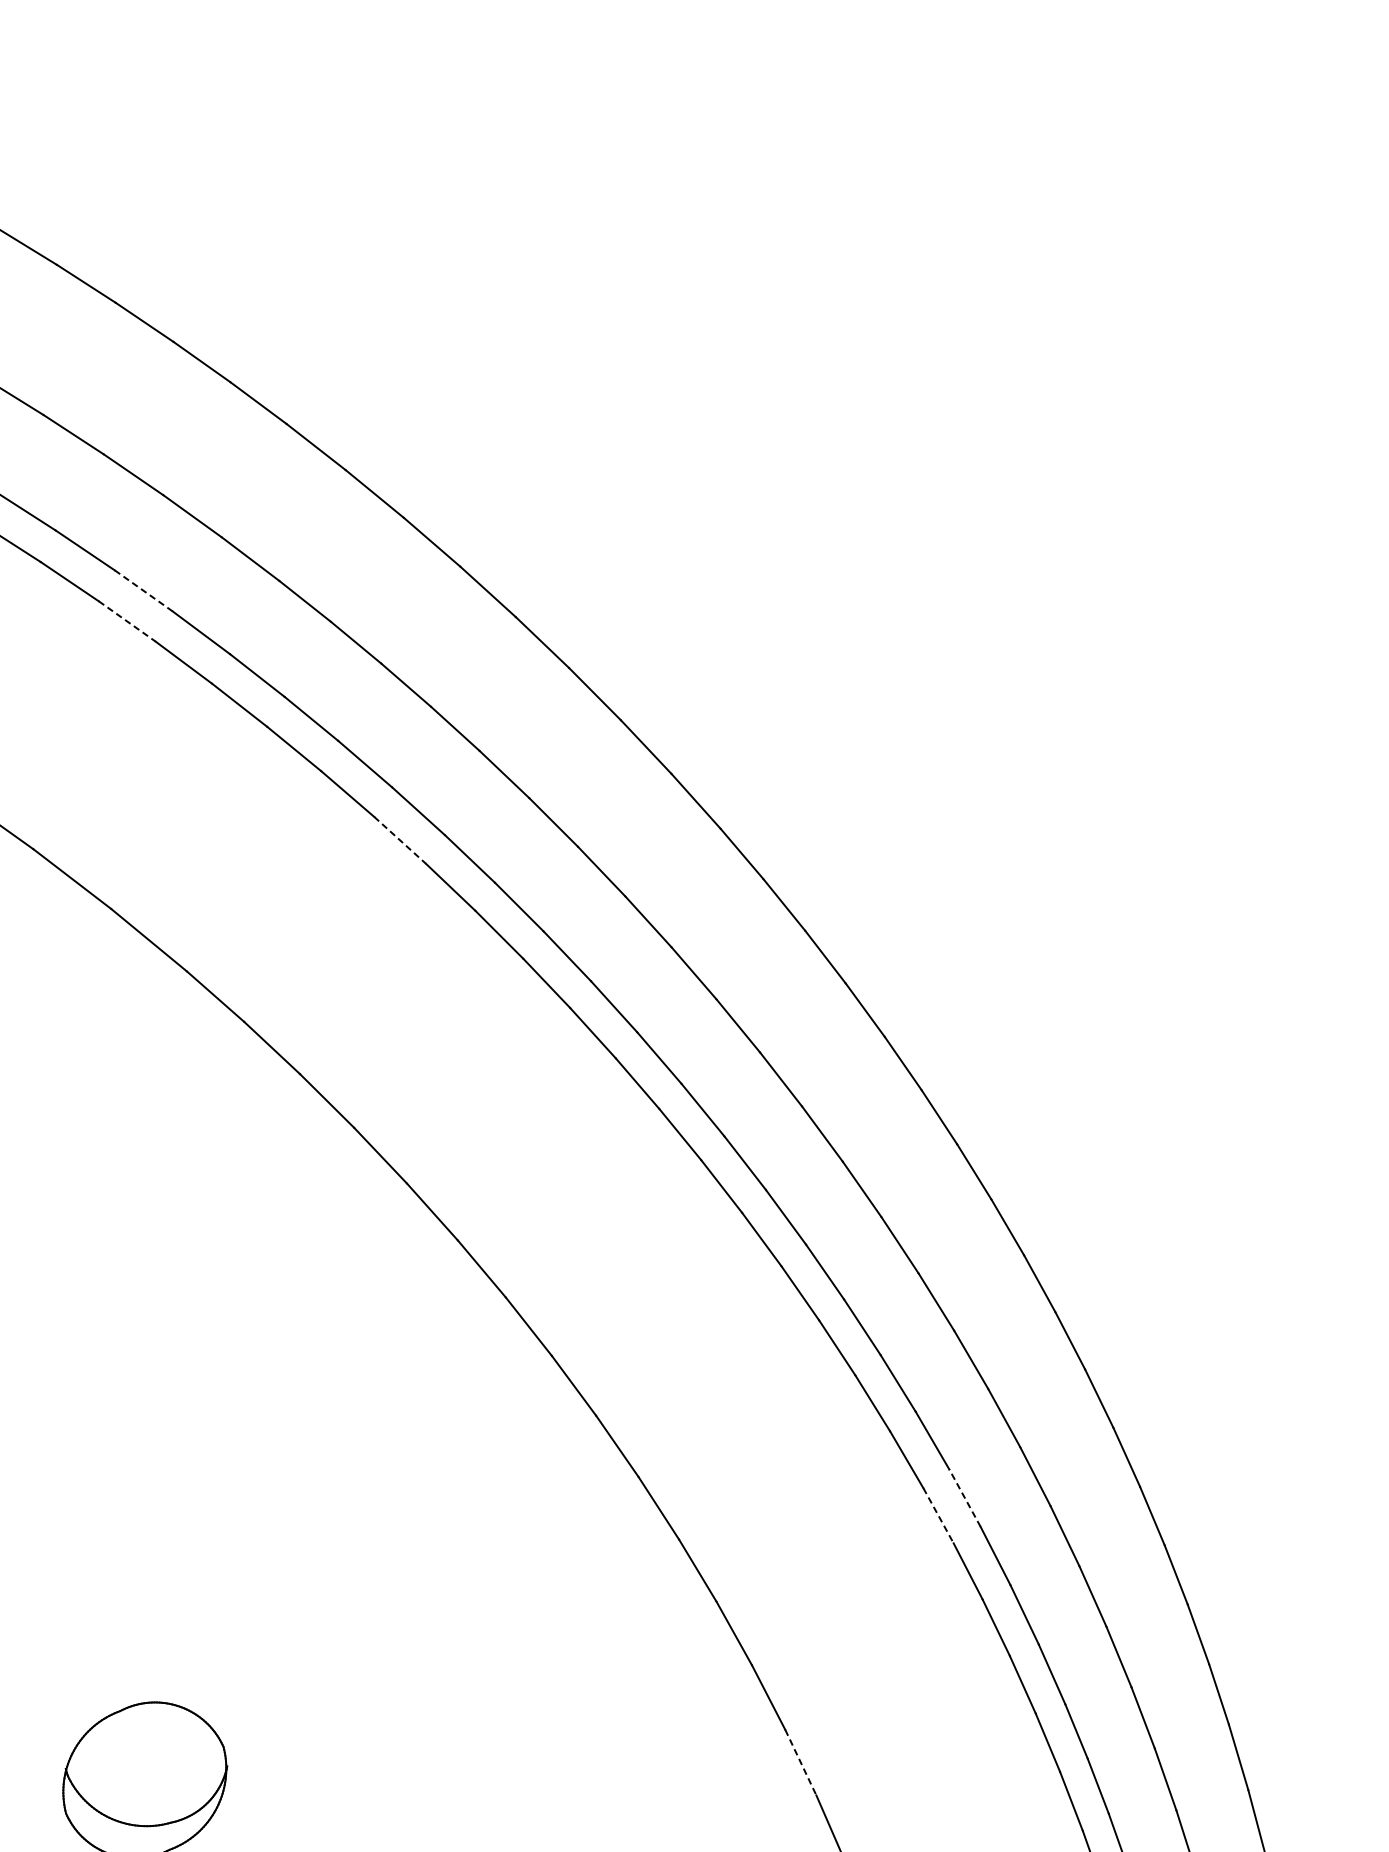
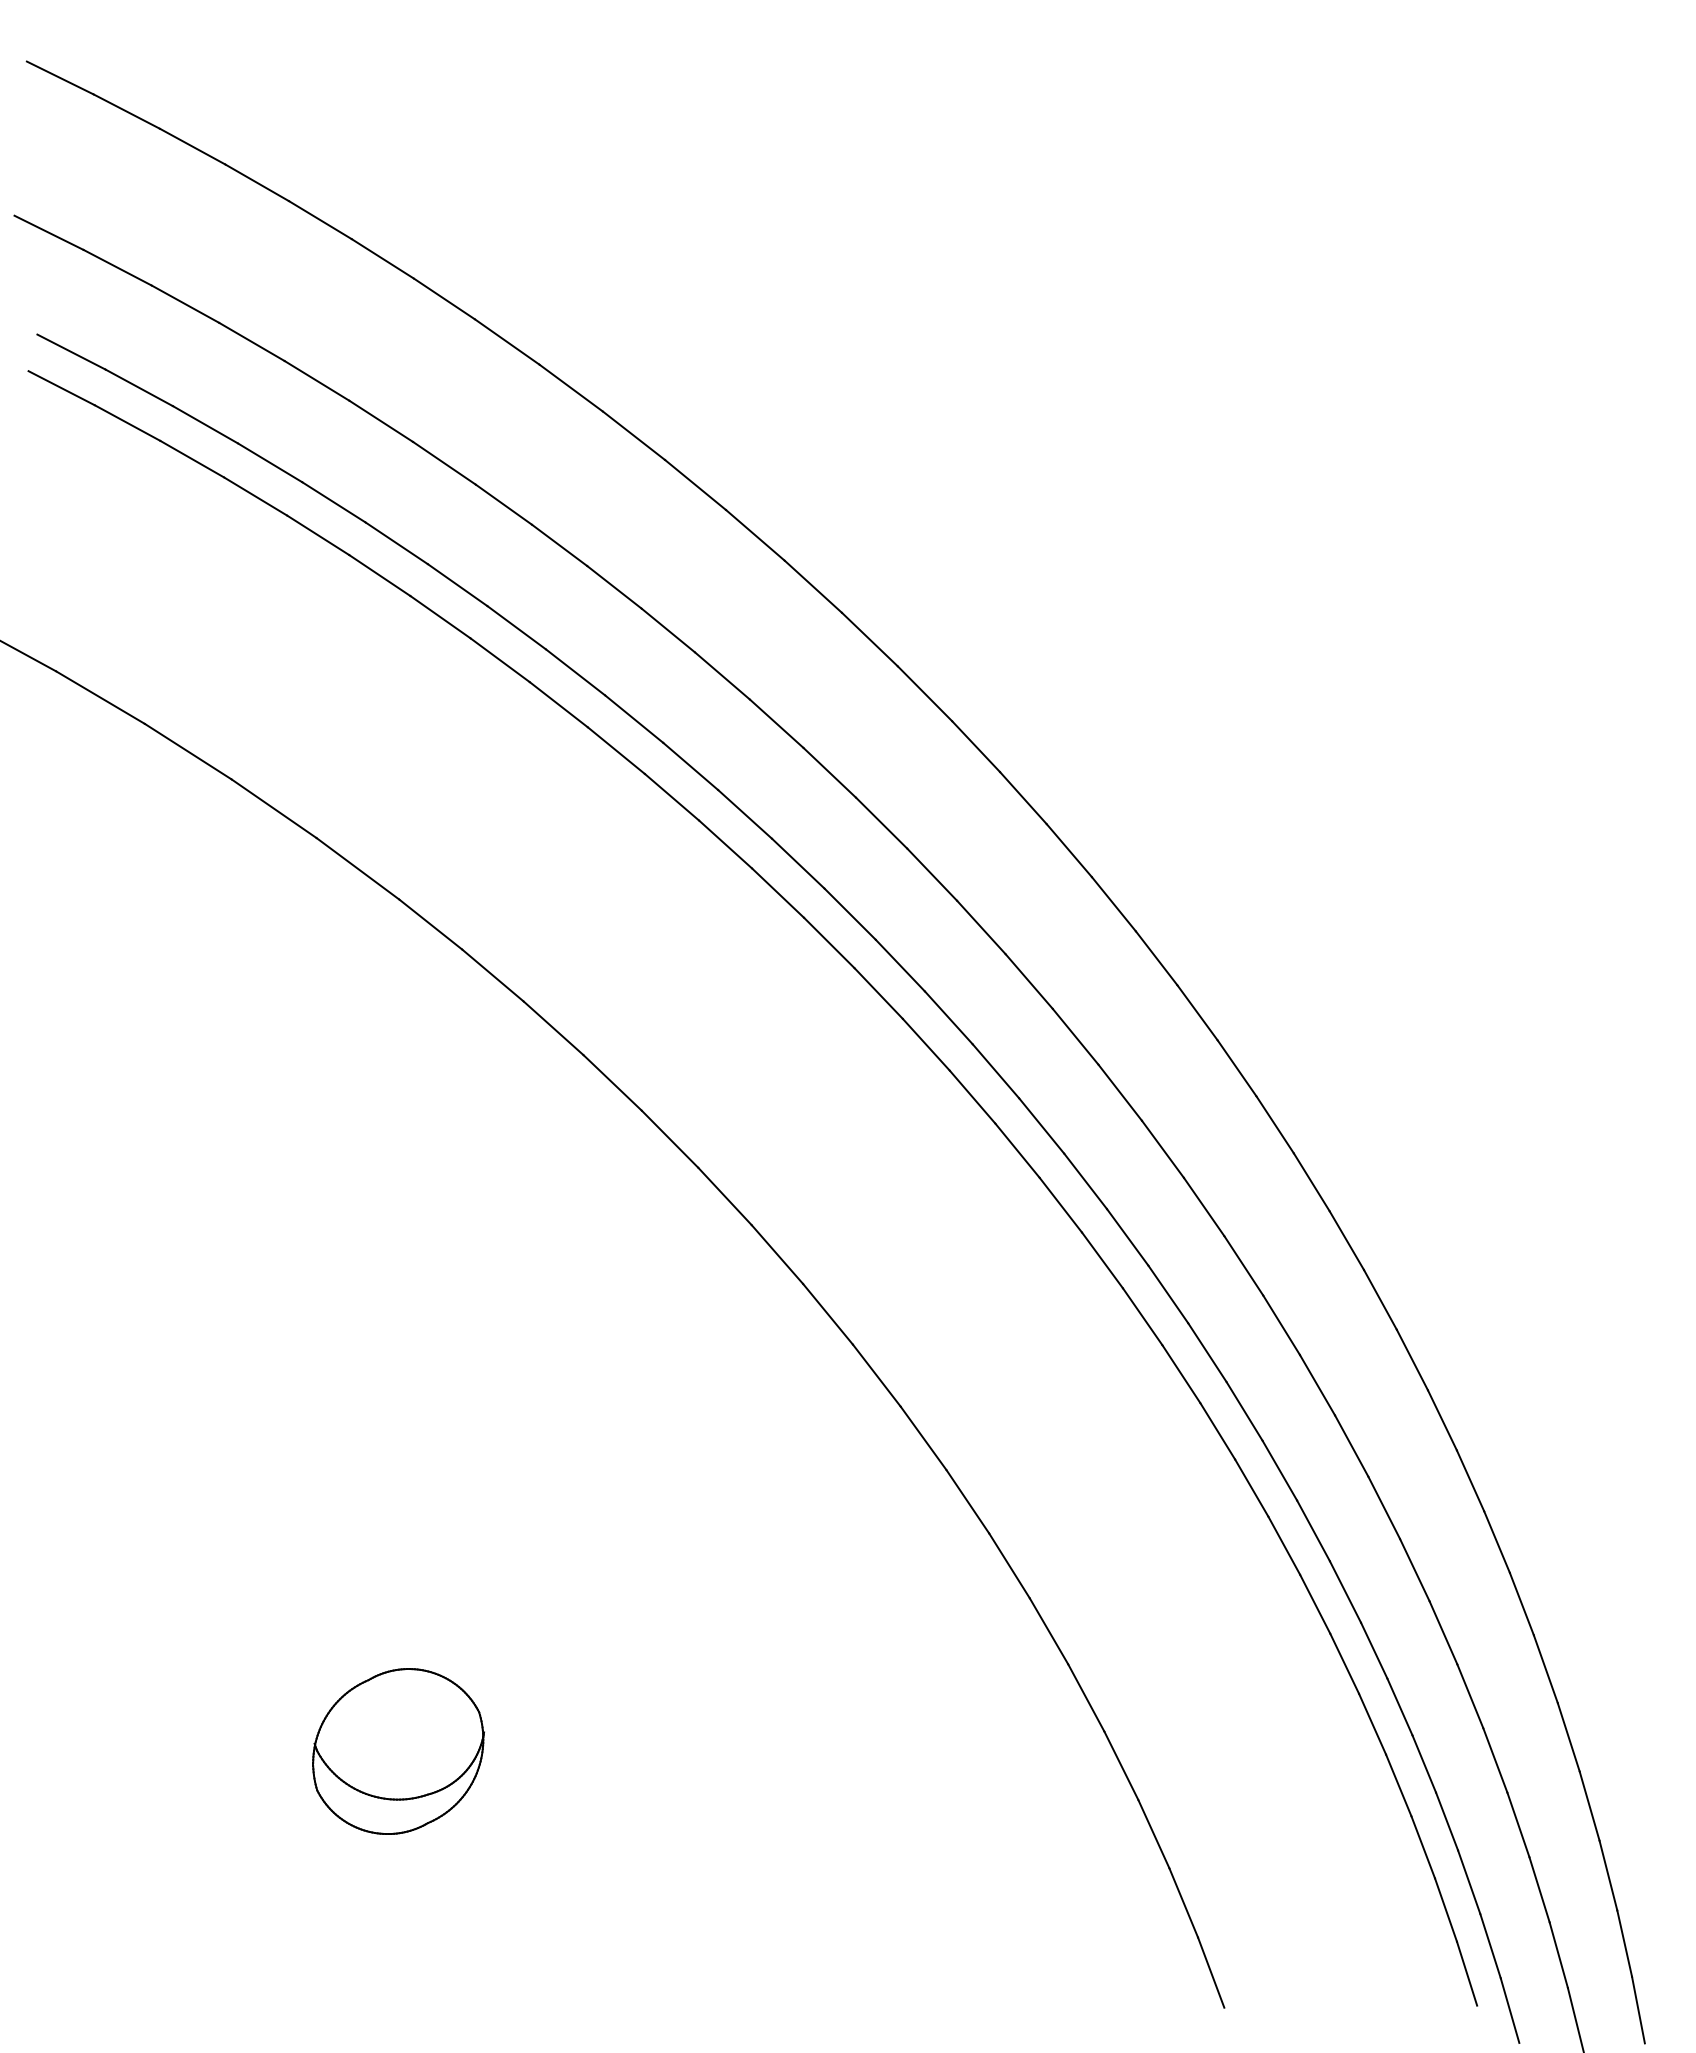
line: (143, 591) -> (333, 502), dashed -> solid
line: (127, 621) -> (318, 535), dashed -> solid
line: (400, 840) -> (616, 750), dashed -> solid
line: (964, 1497) -> (1244, 1410), dashed -> solid
line: (939, 1515) -> (1218, 1431), dashed -> solid
line: (801, 1763) -> (1086, 1698), dashed -> solid

